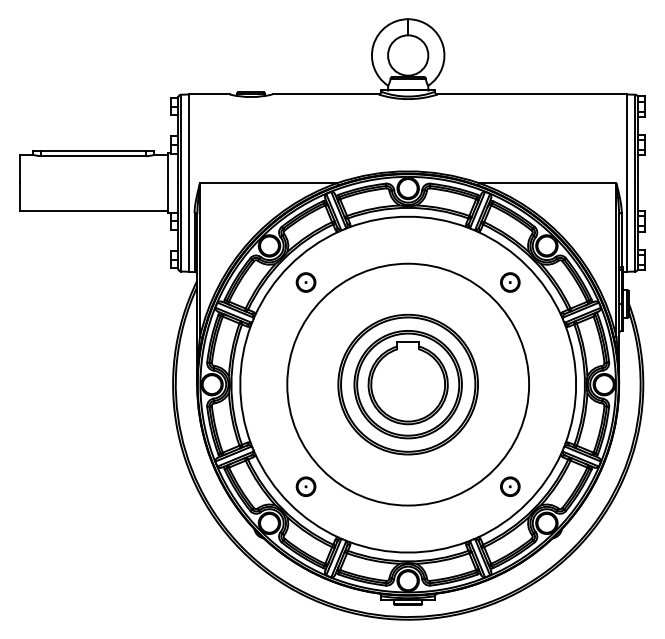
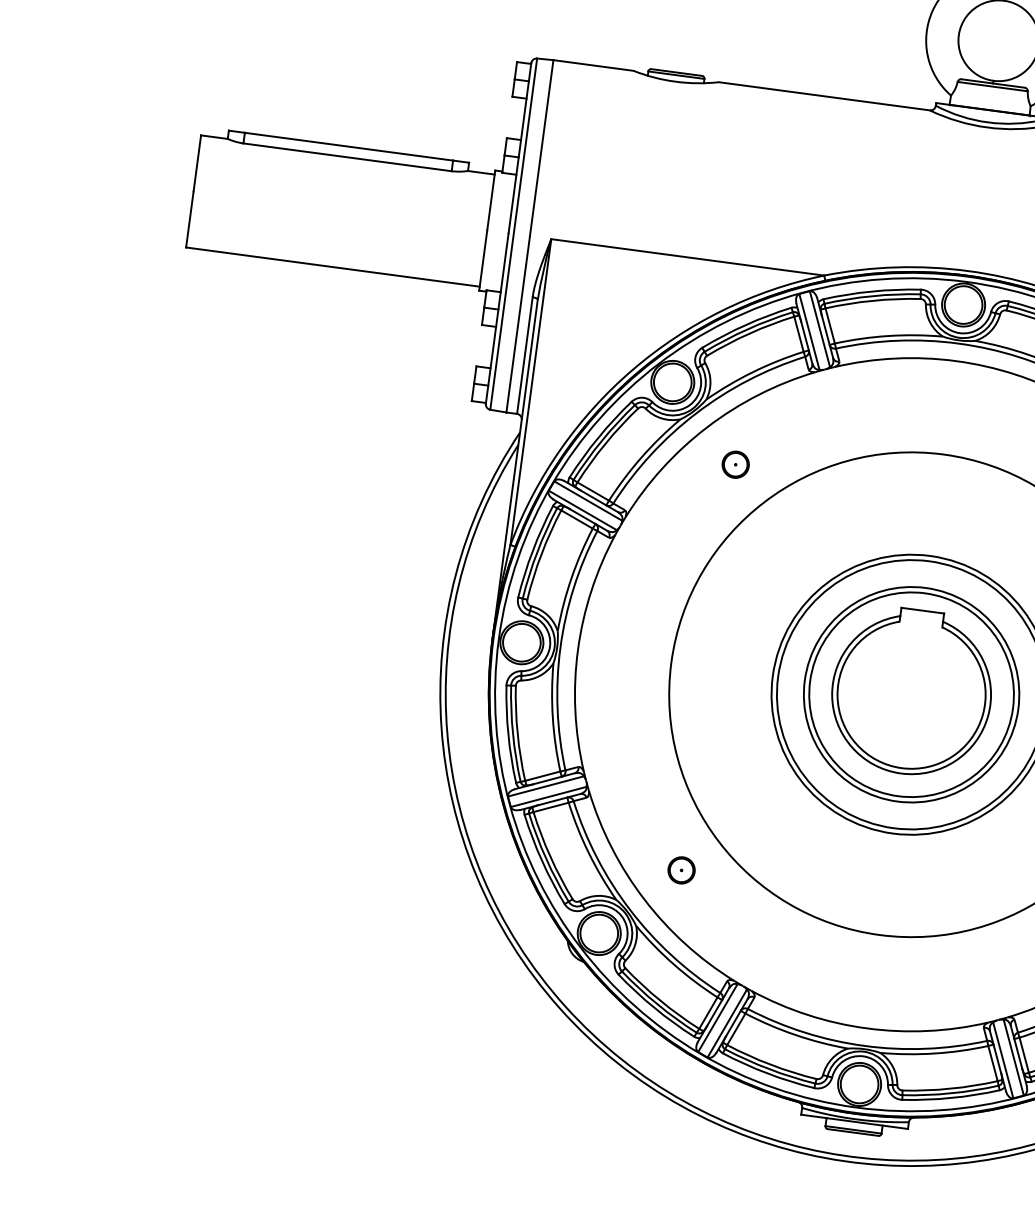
part: (305, 282) -> (734, 464), size x0.7
part: (305, 486) -> (680, 869), size x0.7

